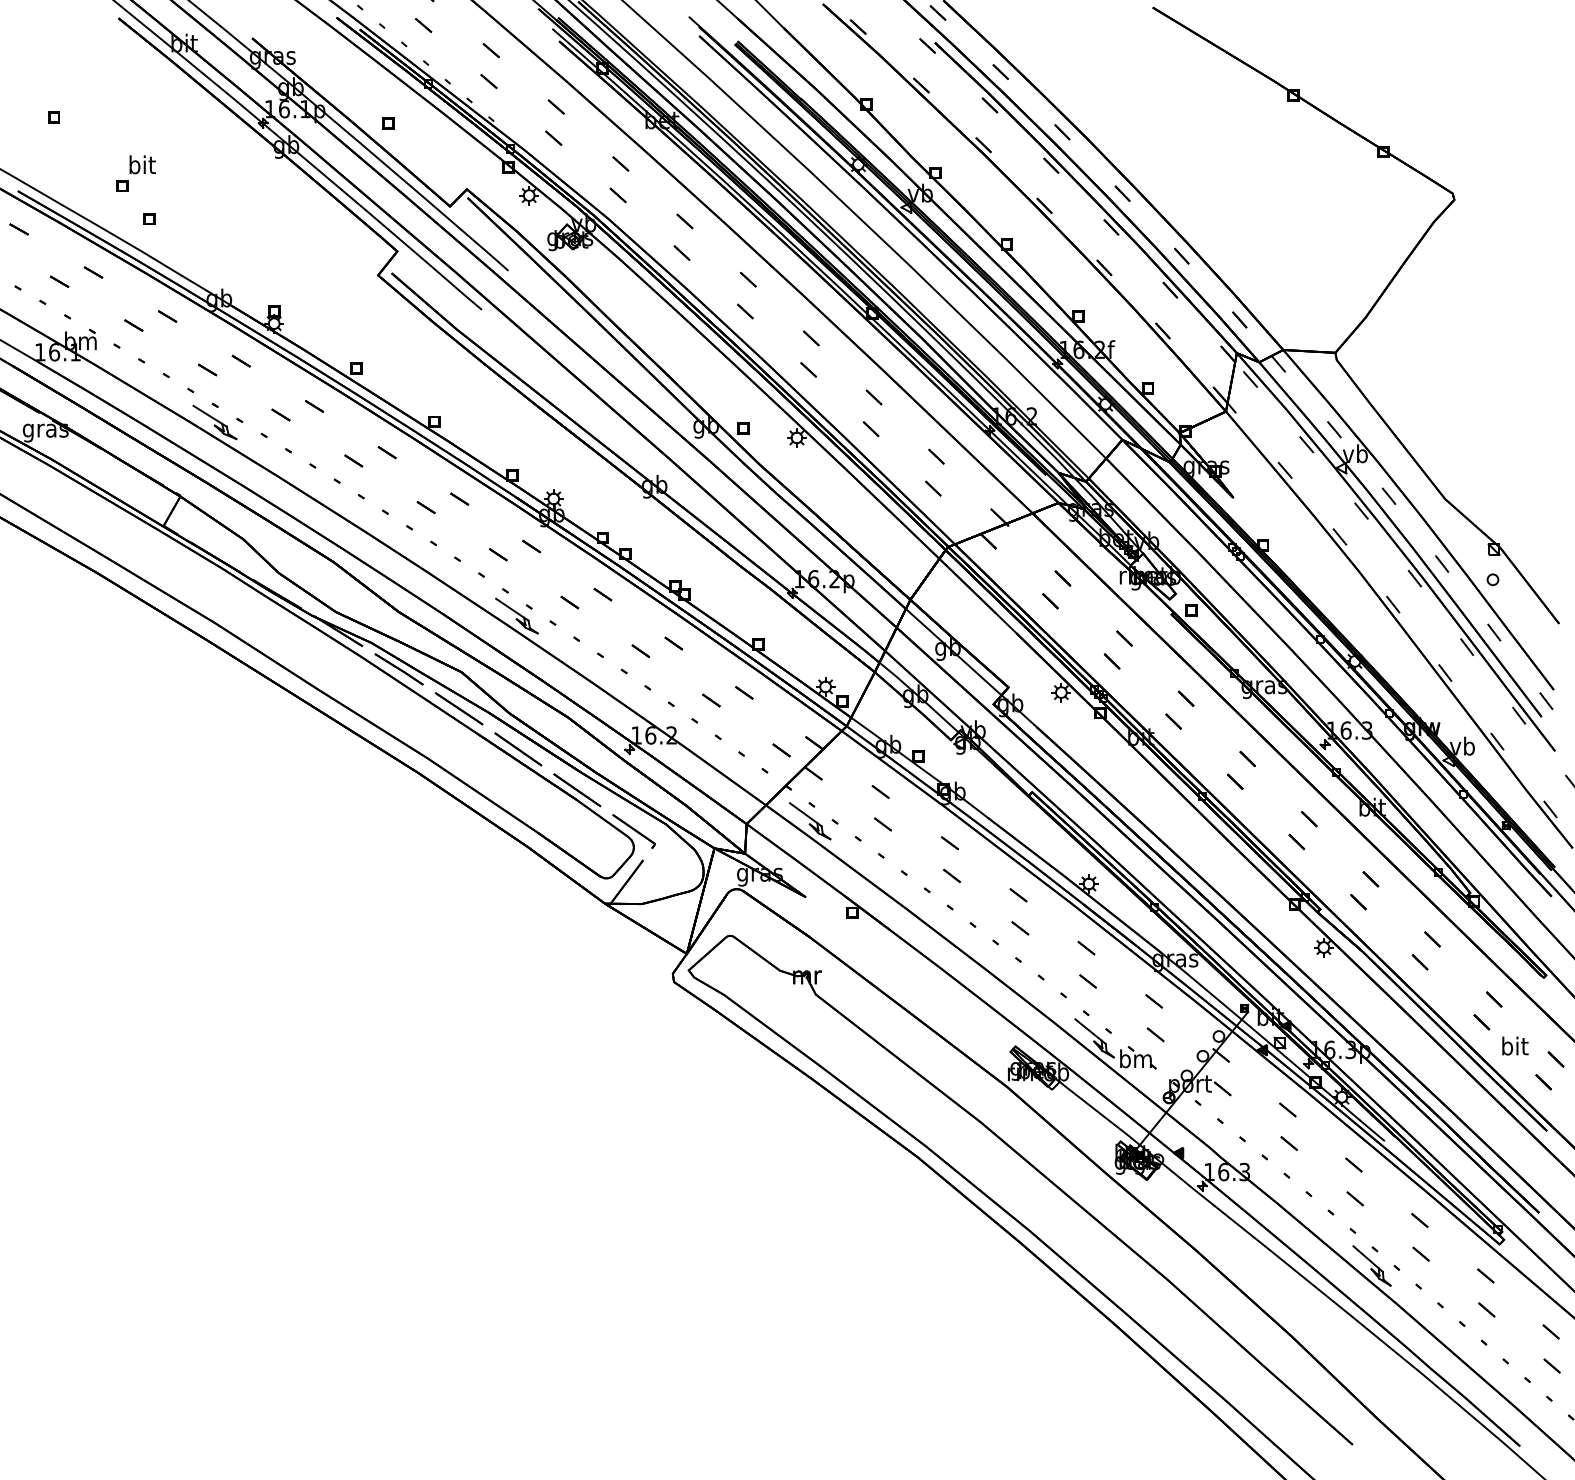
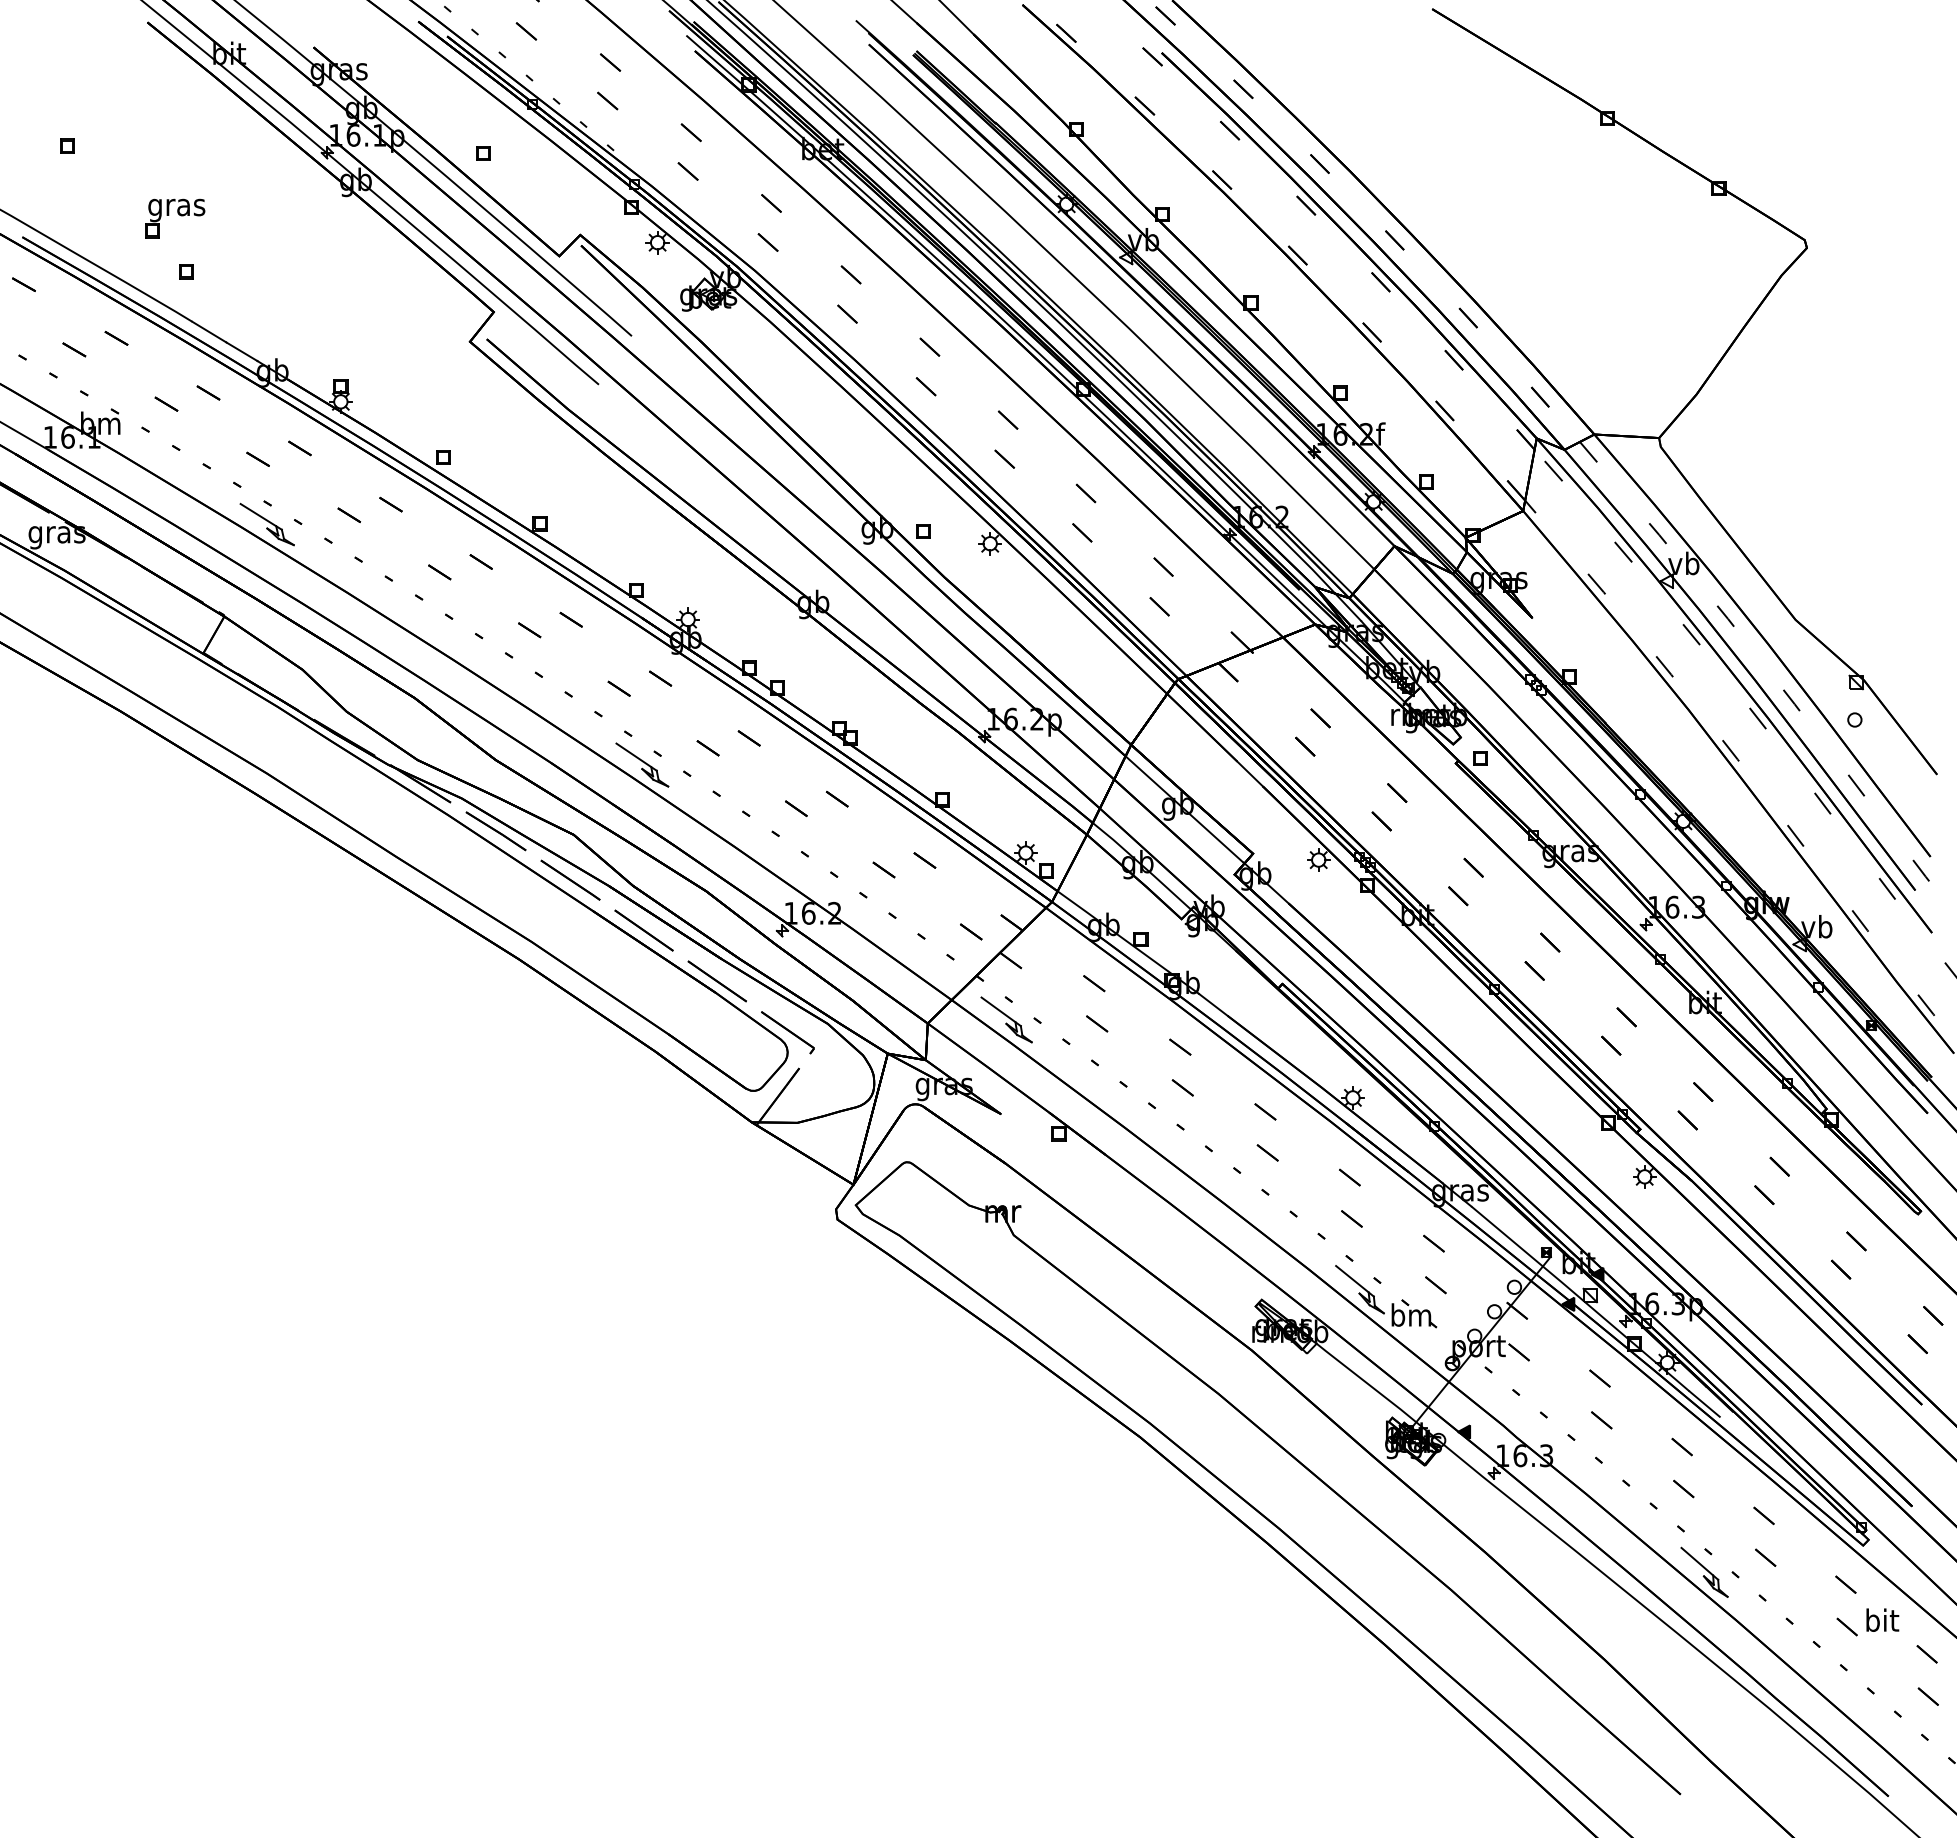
text: (141, 167) -> (176, 207), bit -> gras
text: (1515, 1045) -> (1882, 1619), moved

